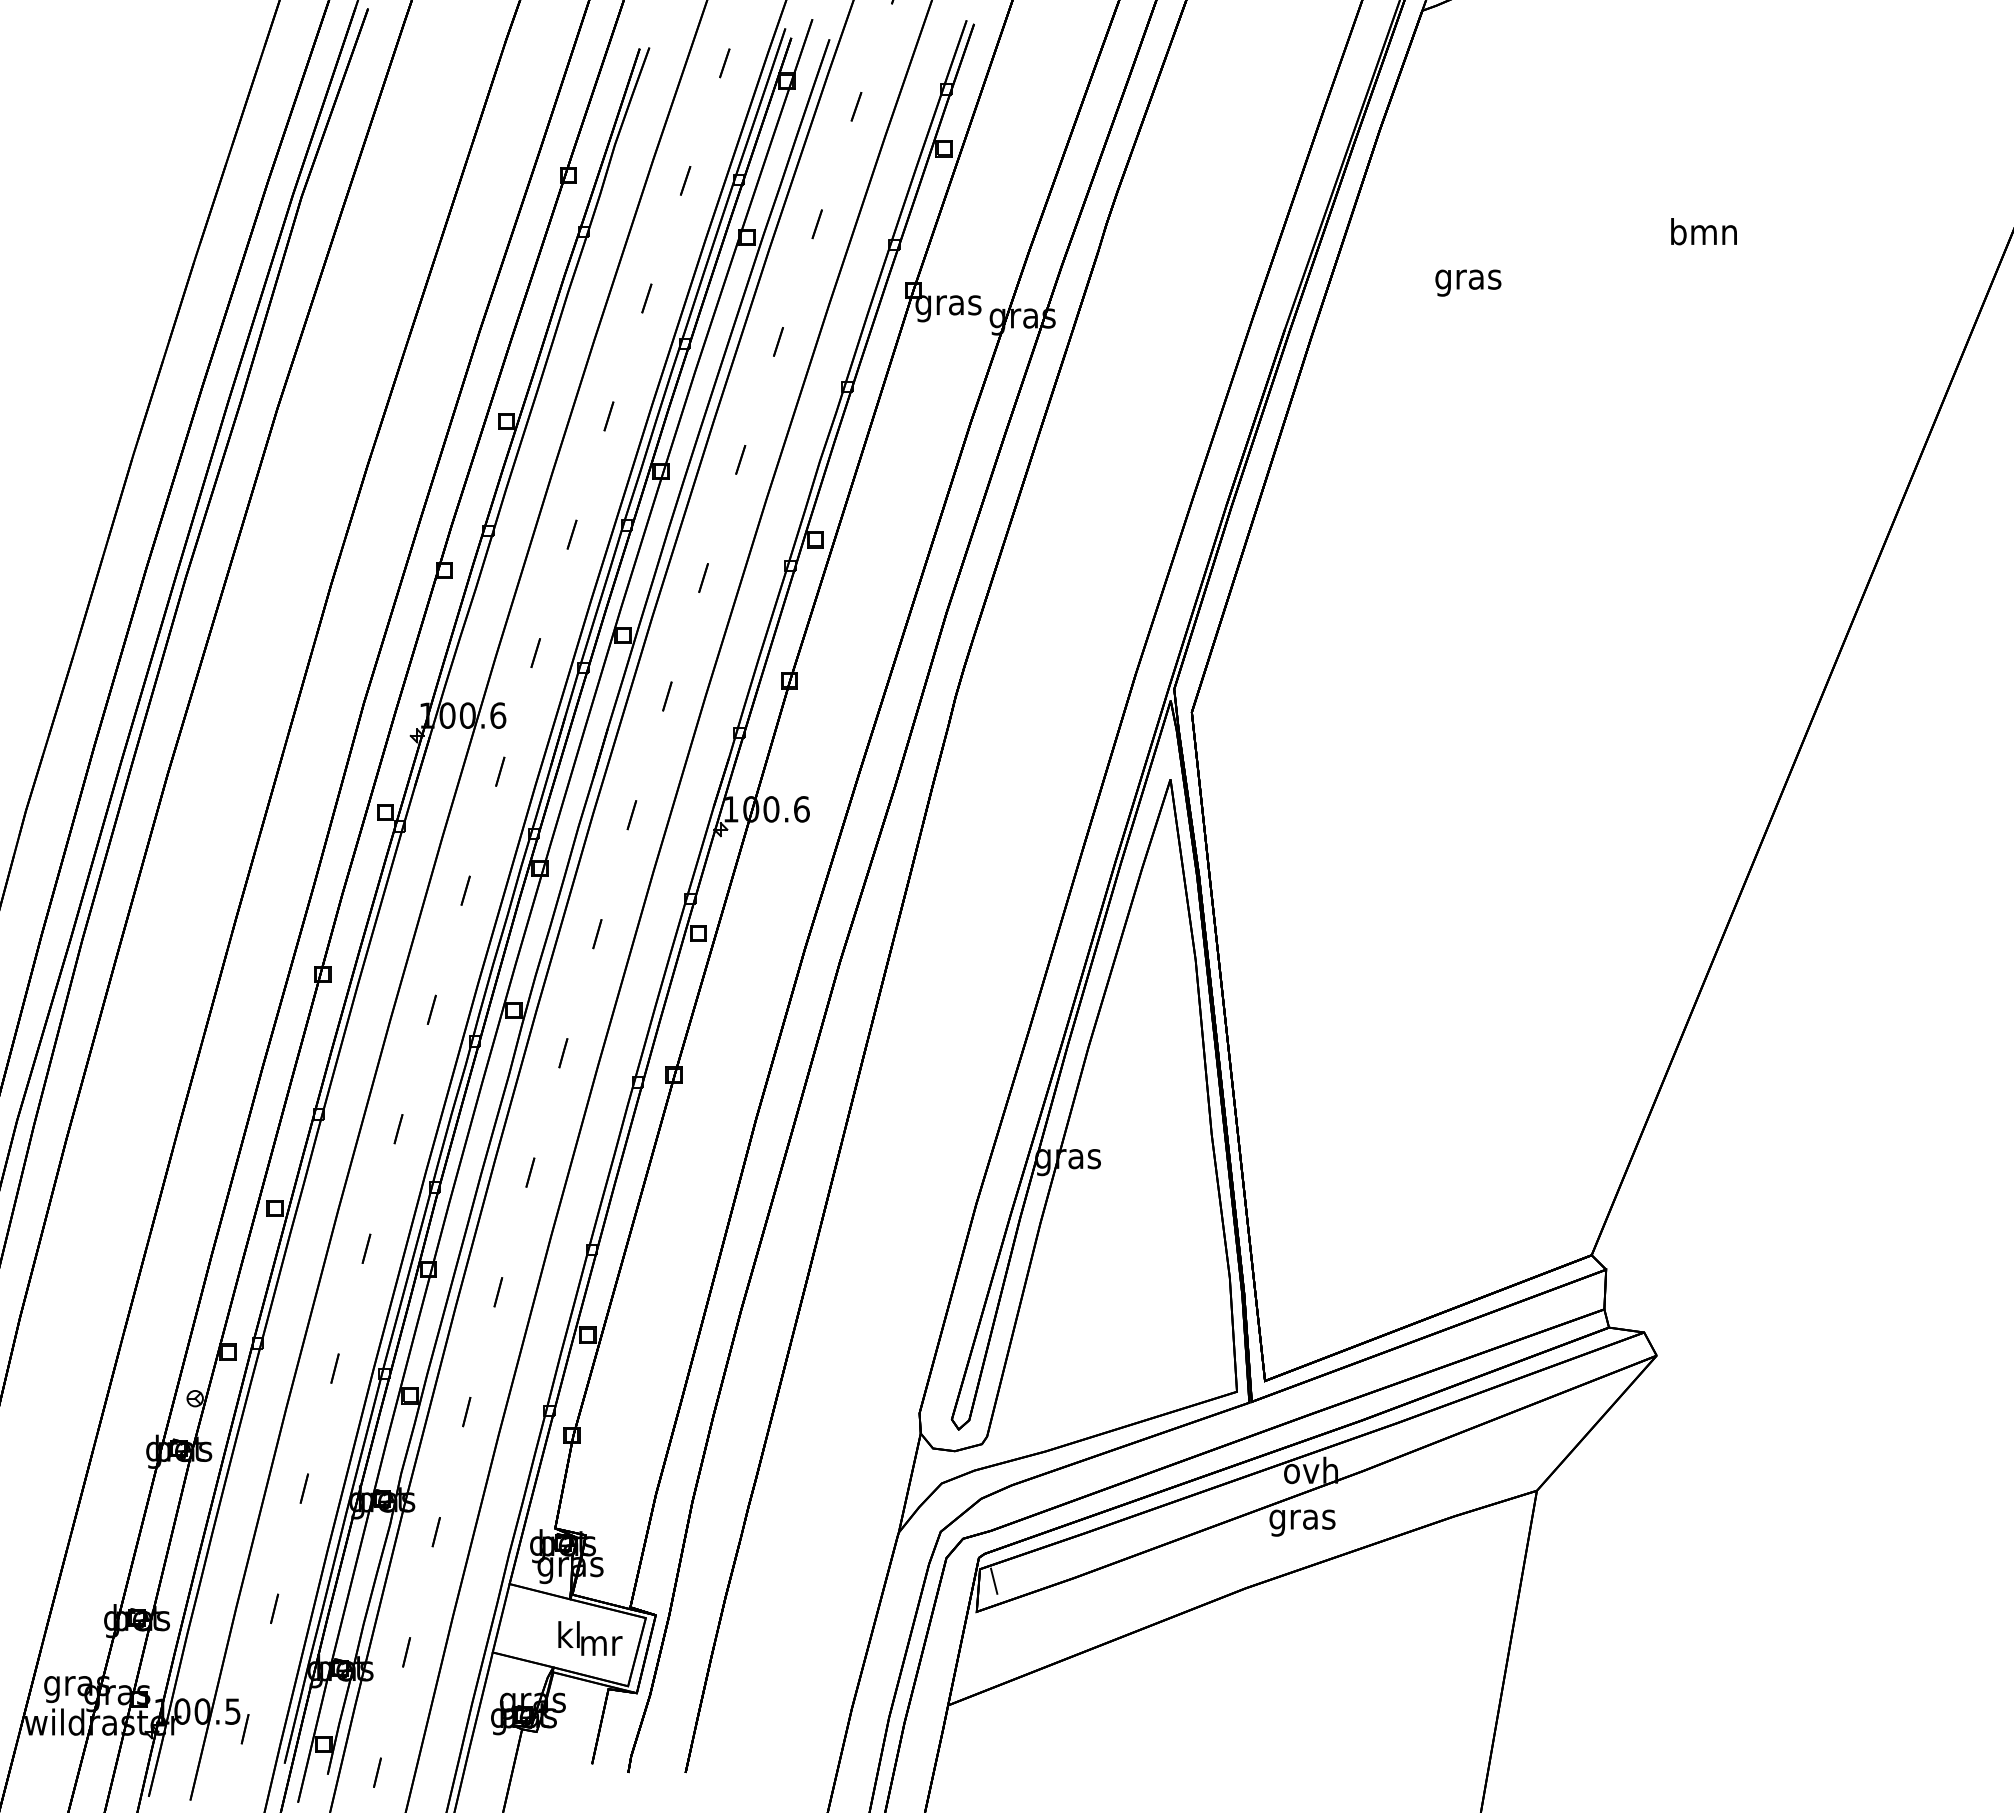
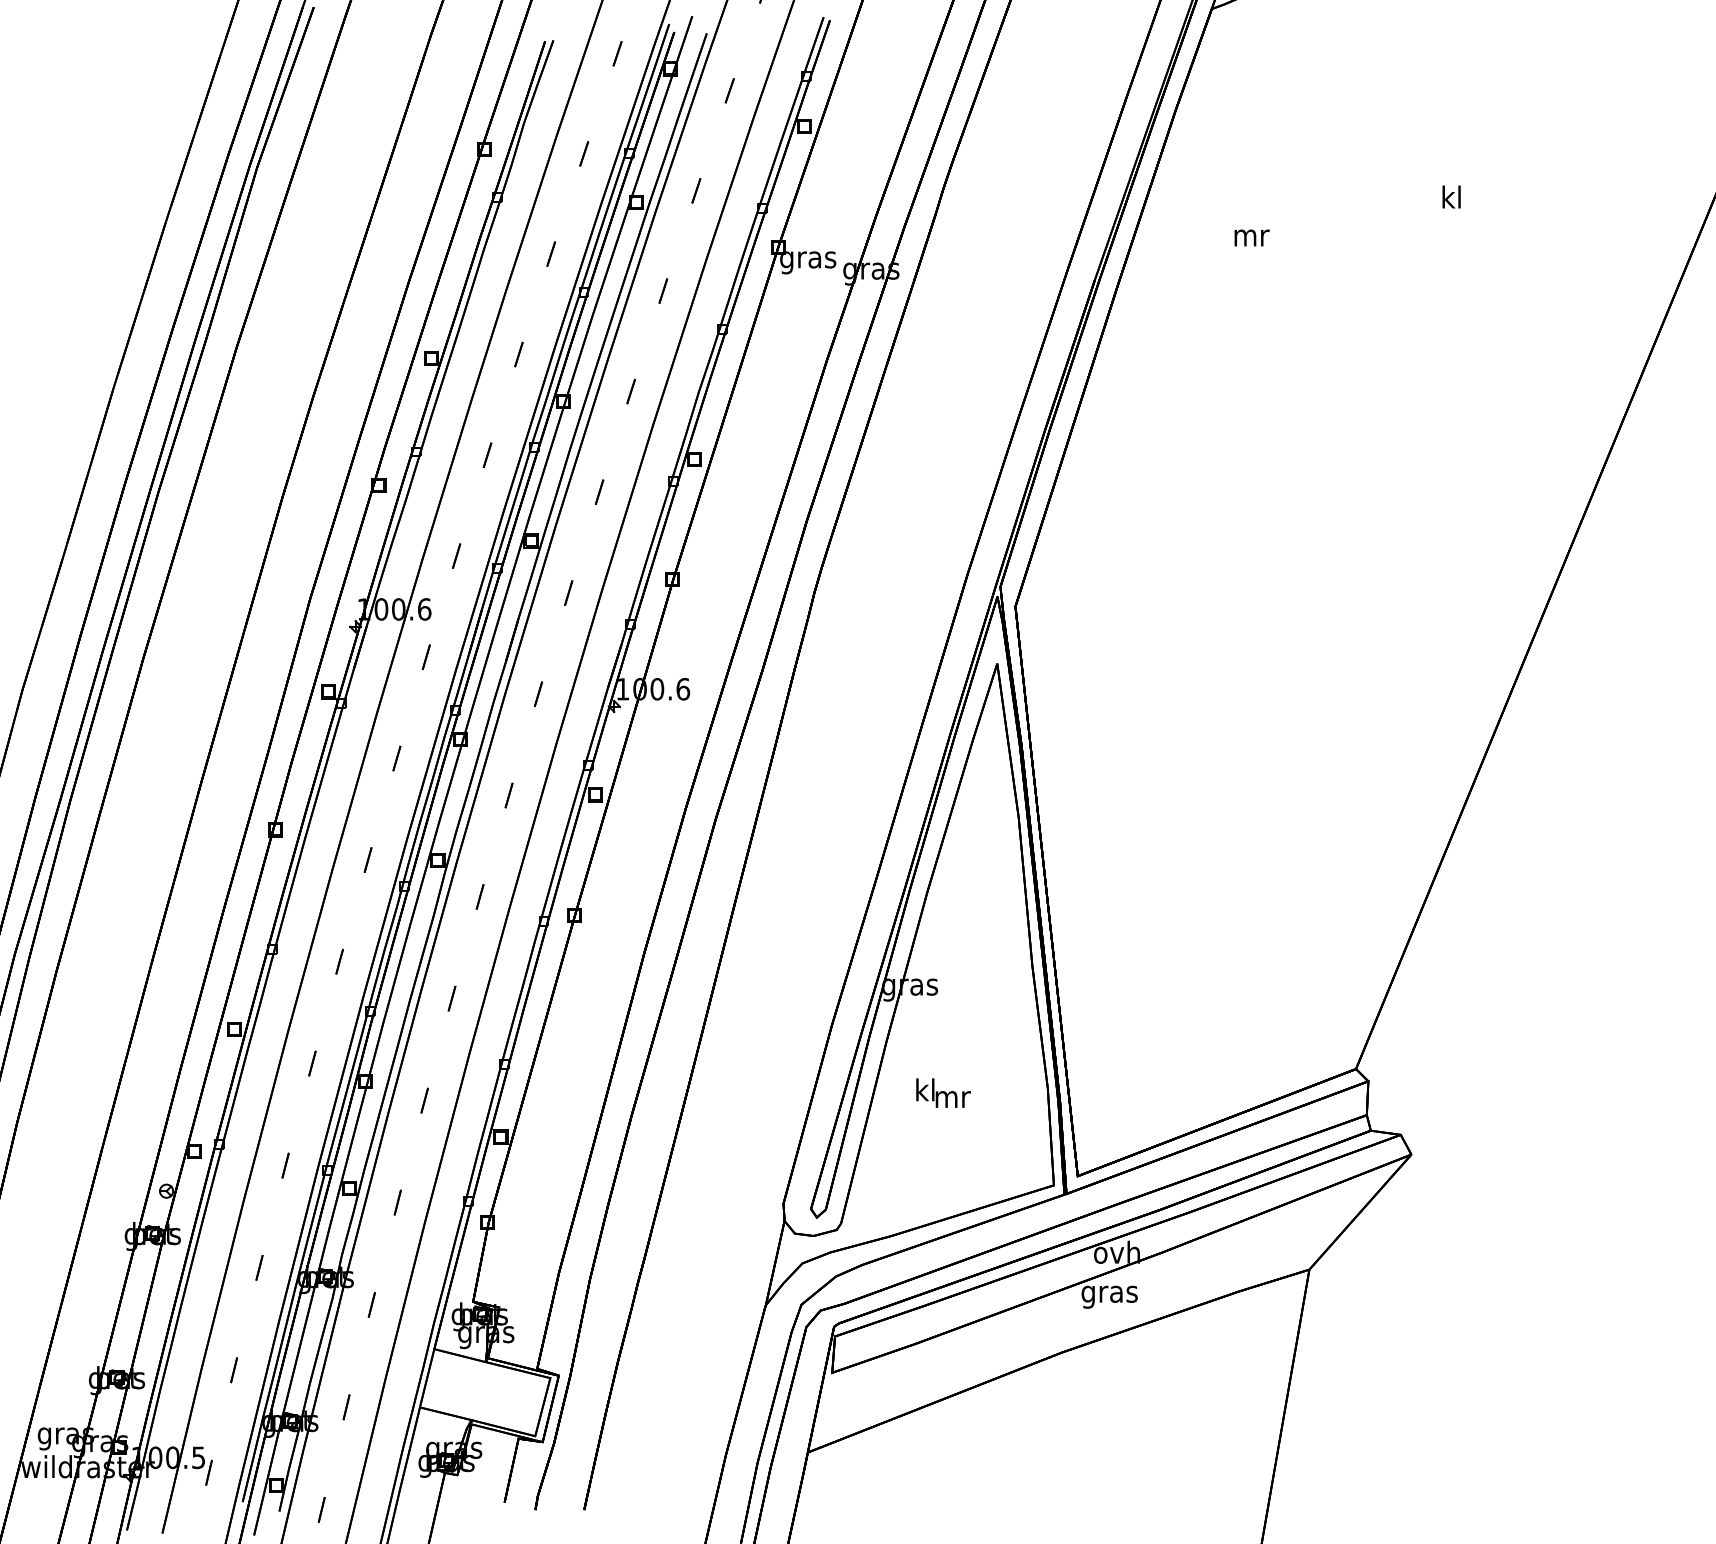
text: (1703, 231) -> (1451, 197), bmn -> kl
text: (1468, 282) -> (1251, 240), gras -> mr
line: (994, 1580) -> (847, 1346), removed
text: (590, 1638) -> (943, 1093), moved

